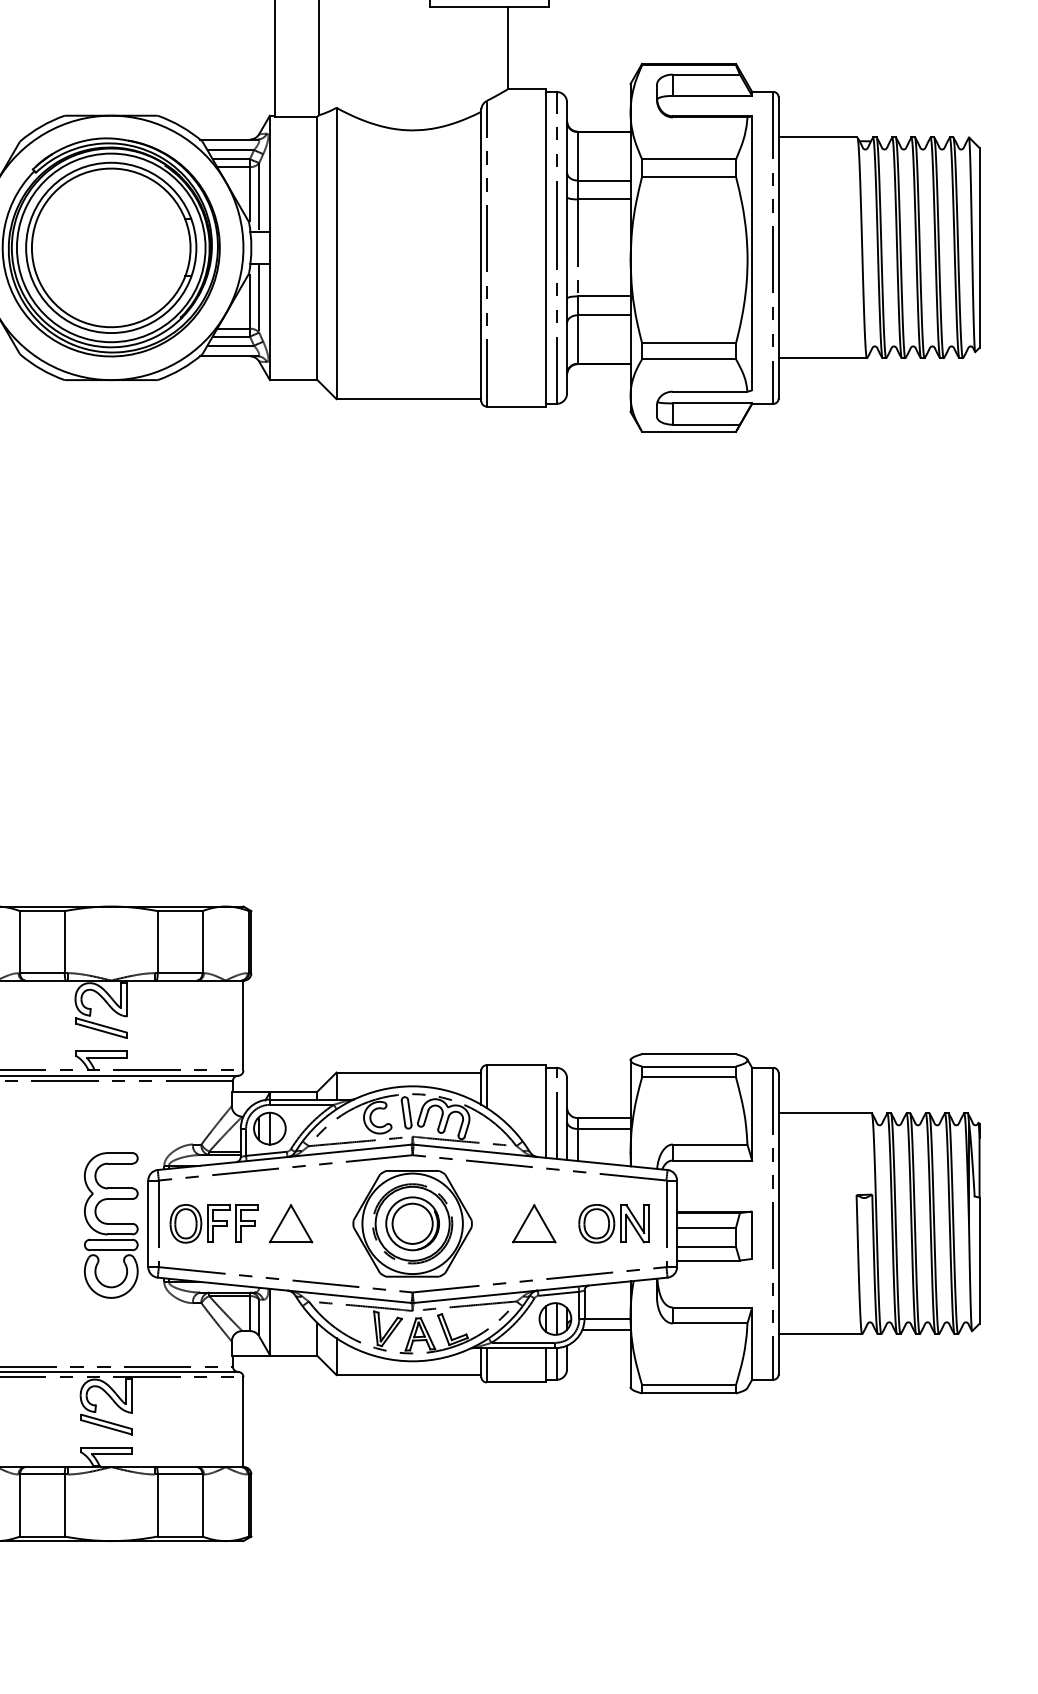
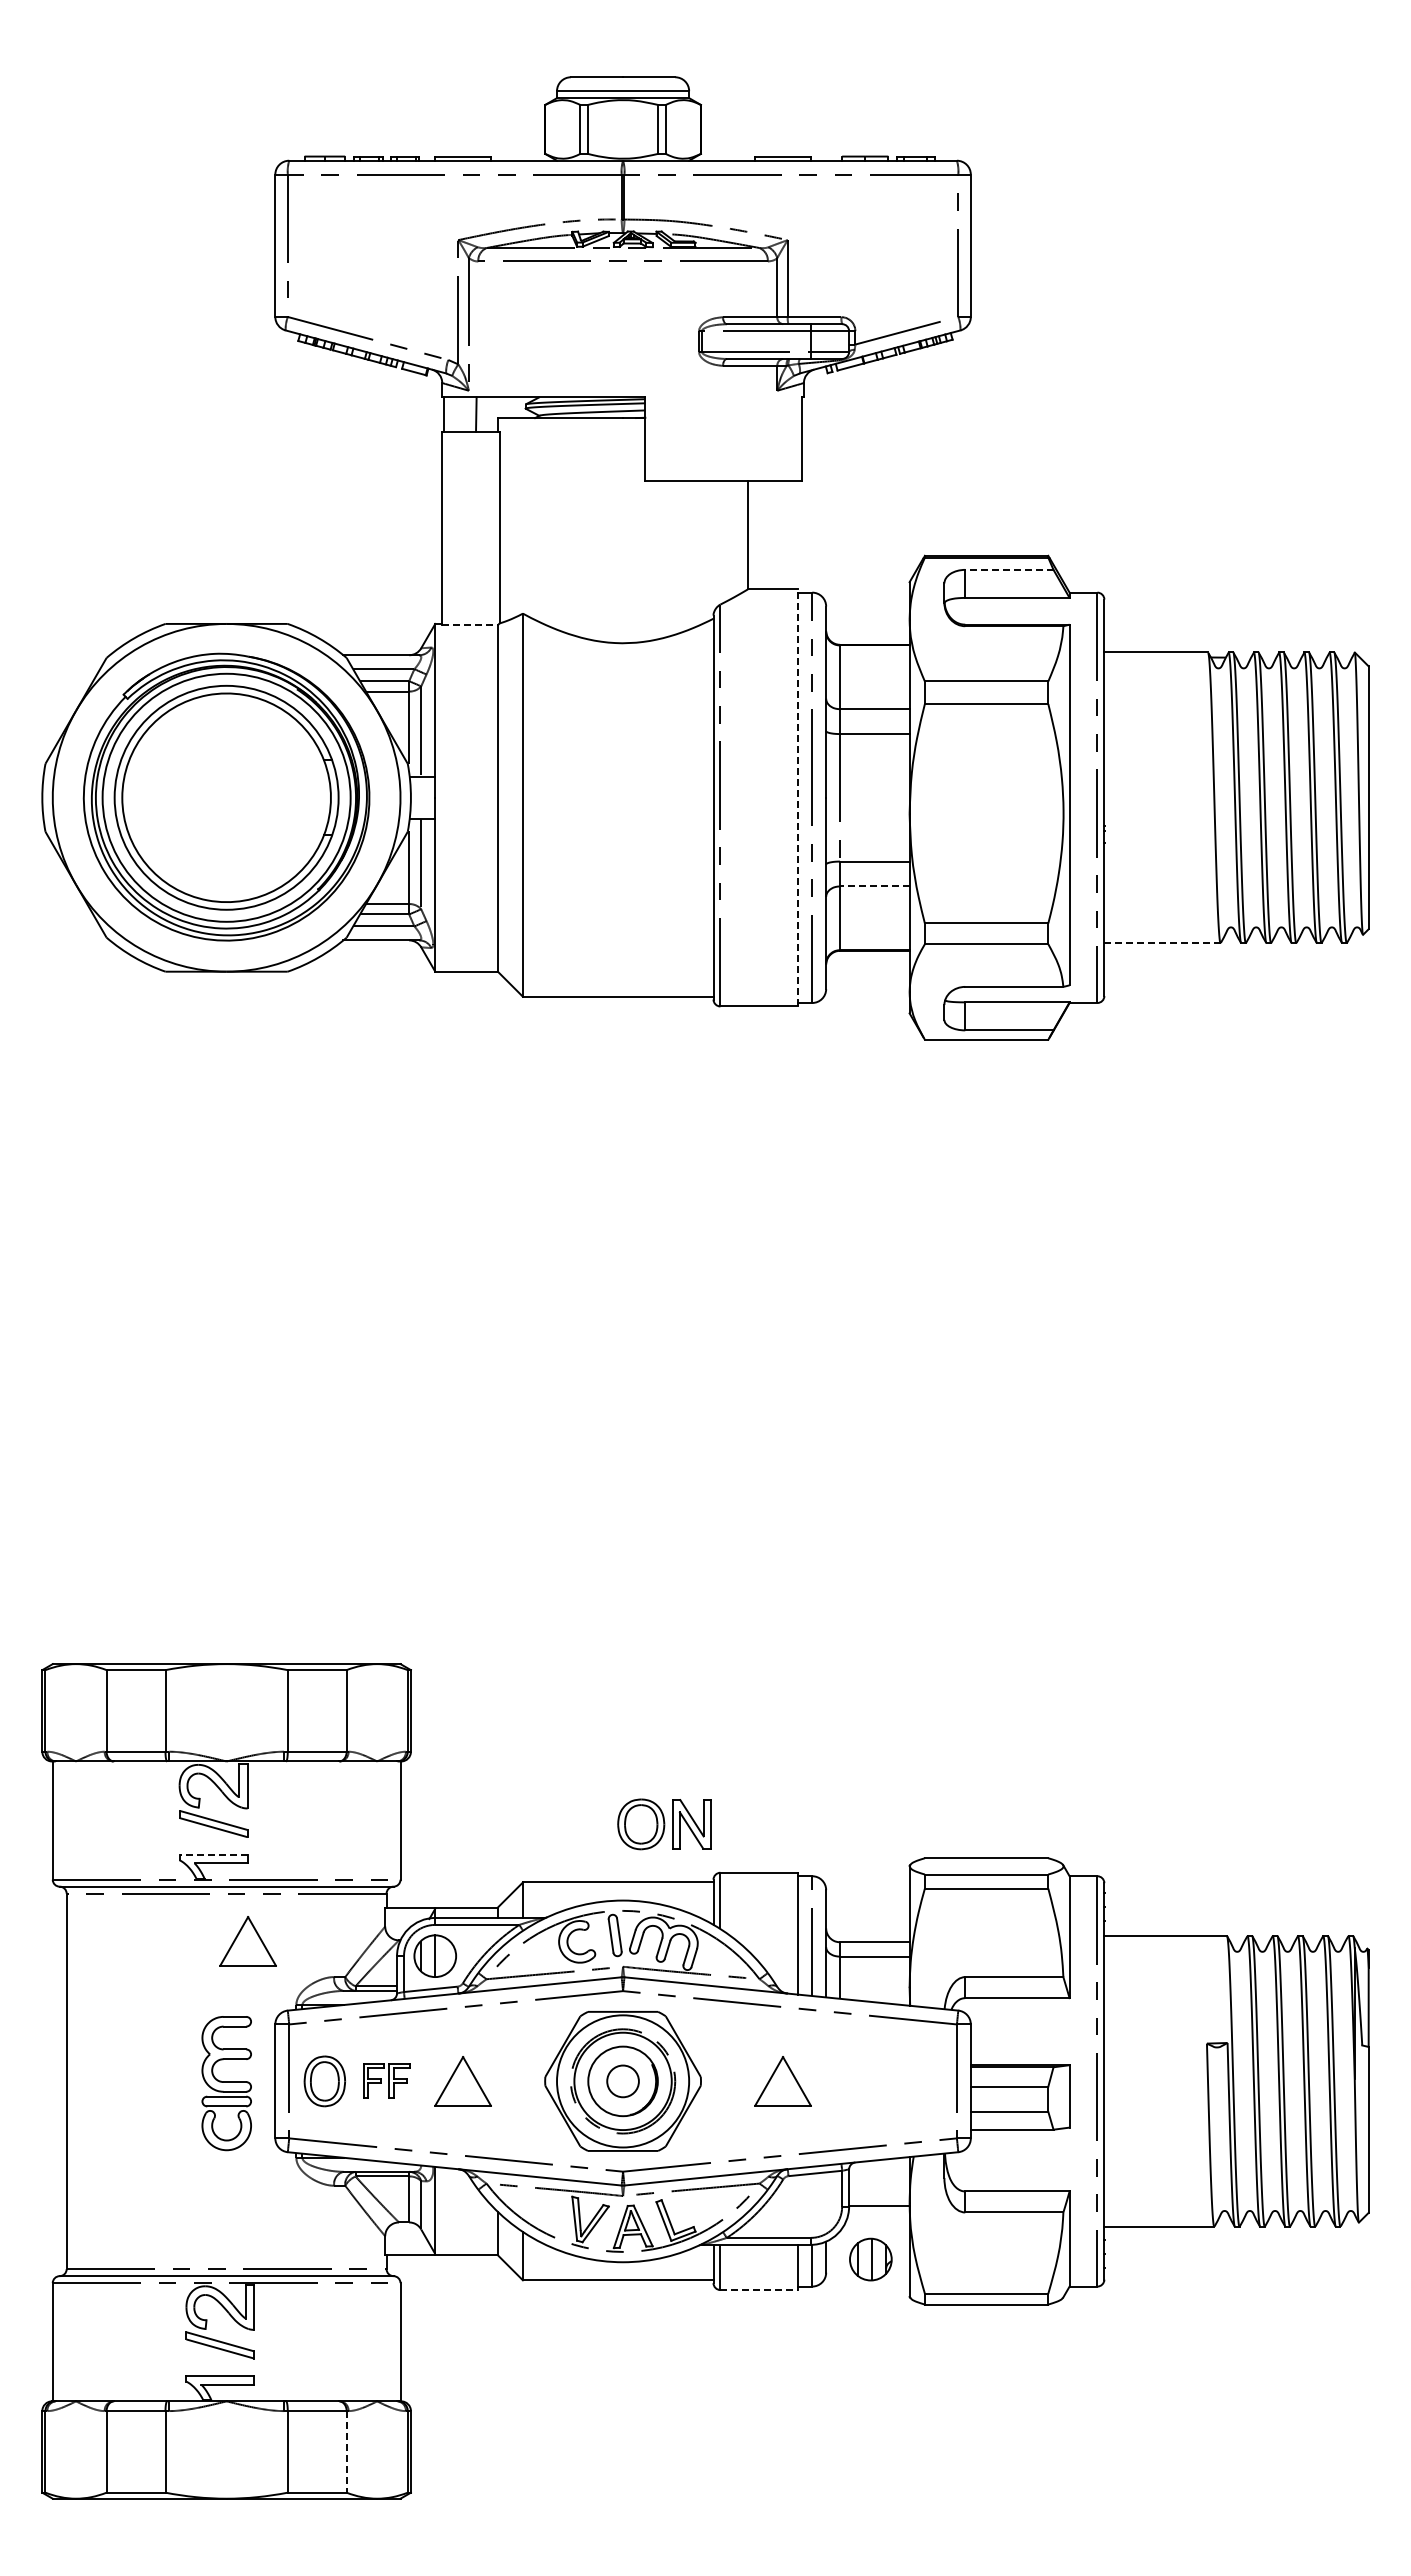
line: (705, 74) -> (1008, 569), solid -> dashed
line: (296, 116) -> (470, 625), solid -> dashed
line: (546, 247) -> (798, 797), solid -> dashed
line: (603, 315) -> (874, 886), solid -> dashed
line: (822, 358) -> (1162, 943), solid -> dashed
line: (101, 1051) -> (213, 1854), solid -> dashed
part: (127, 1117) -> (247, 1941), added
part: (232, 1223) -> (386, 2081), size x0.7
circle: (412, 1223) -> (622, 2080), size x0.6
part: (614, 1223) -> (664, 1824), moved
part: (111, 1225) -> (226, 2083), size x0.7
part: (555, 1318) -> (870, 2259), moved
line: (606, 1329) -> (877, 2220), removed
line: (516, 1382) -> (759, 2290), solid -> dashed
line: (202, 1505) -> (346, 2451), solid -> dashed

